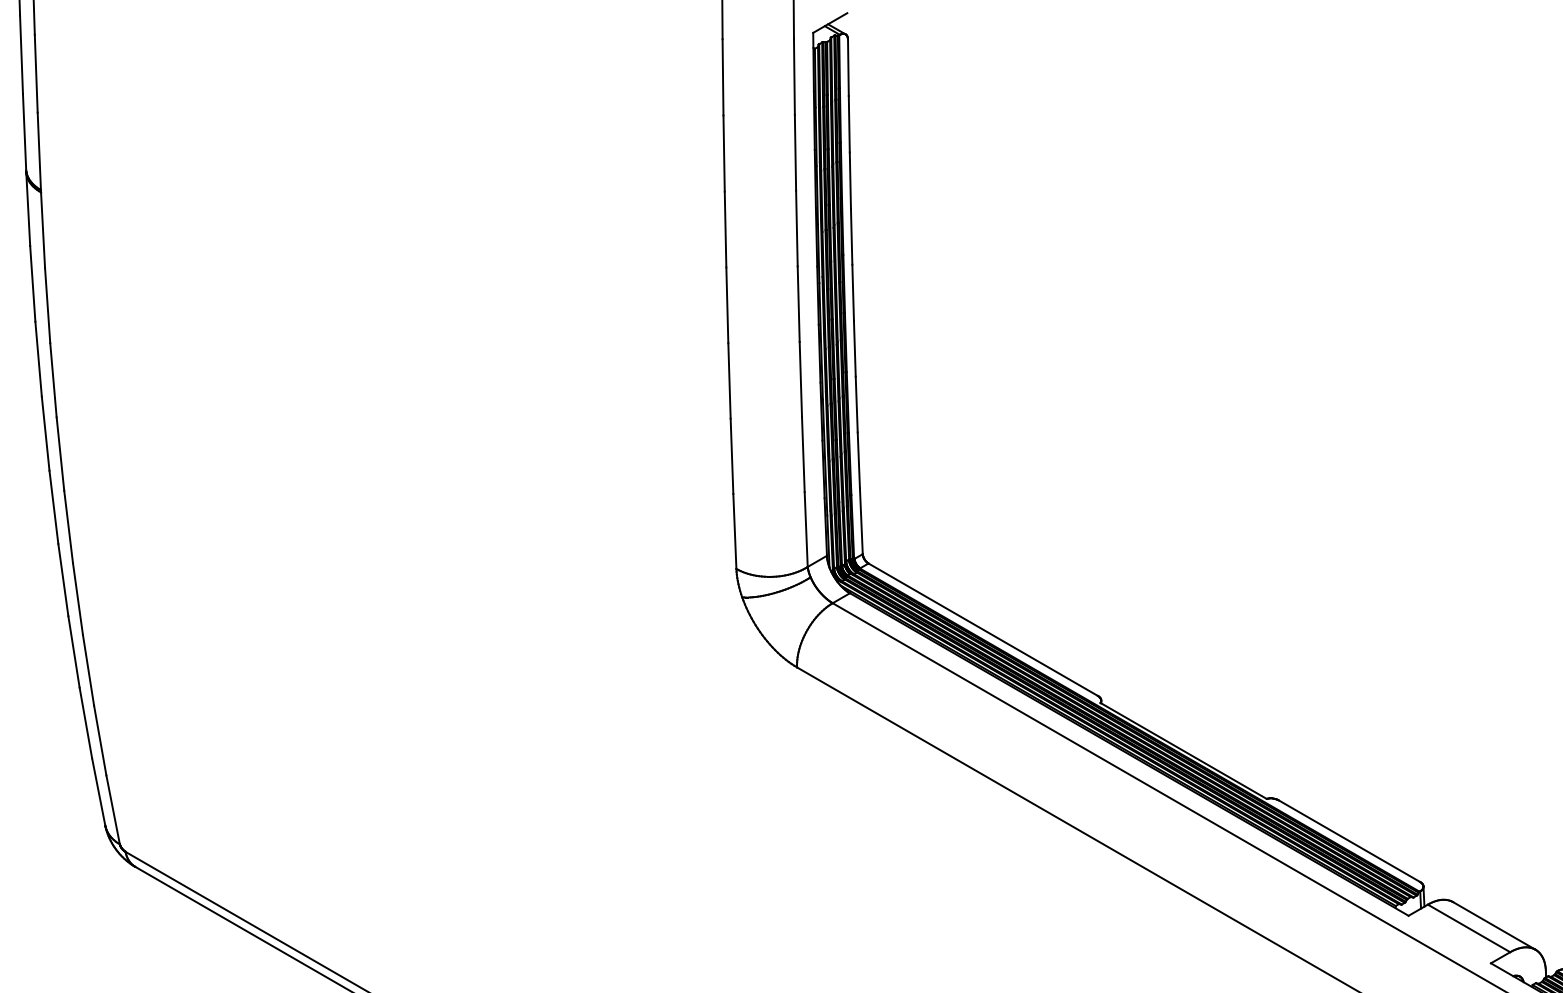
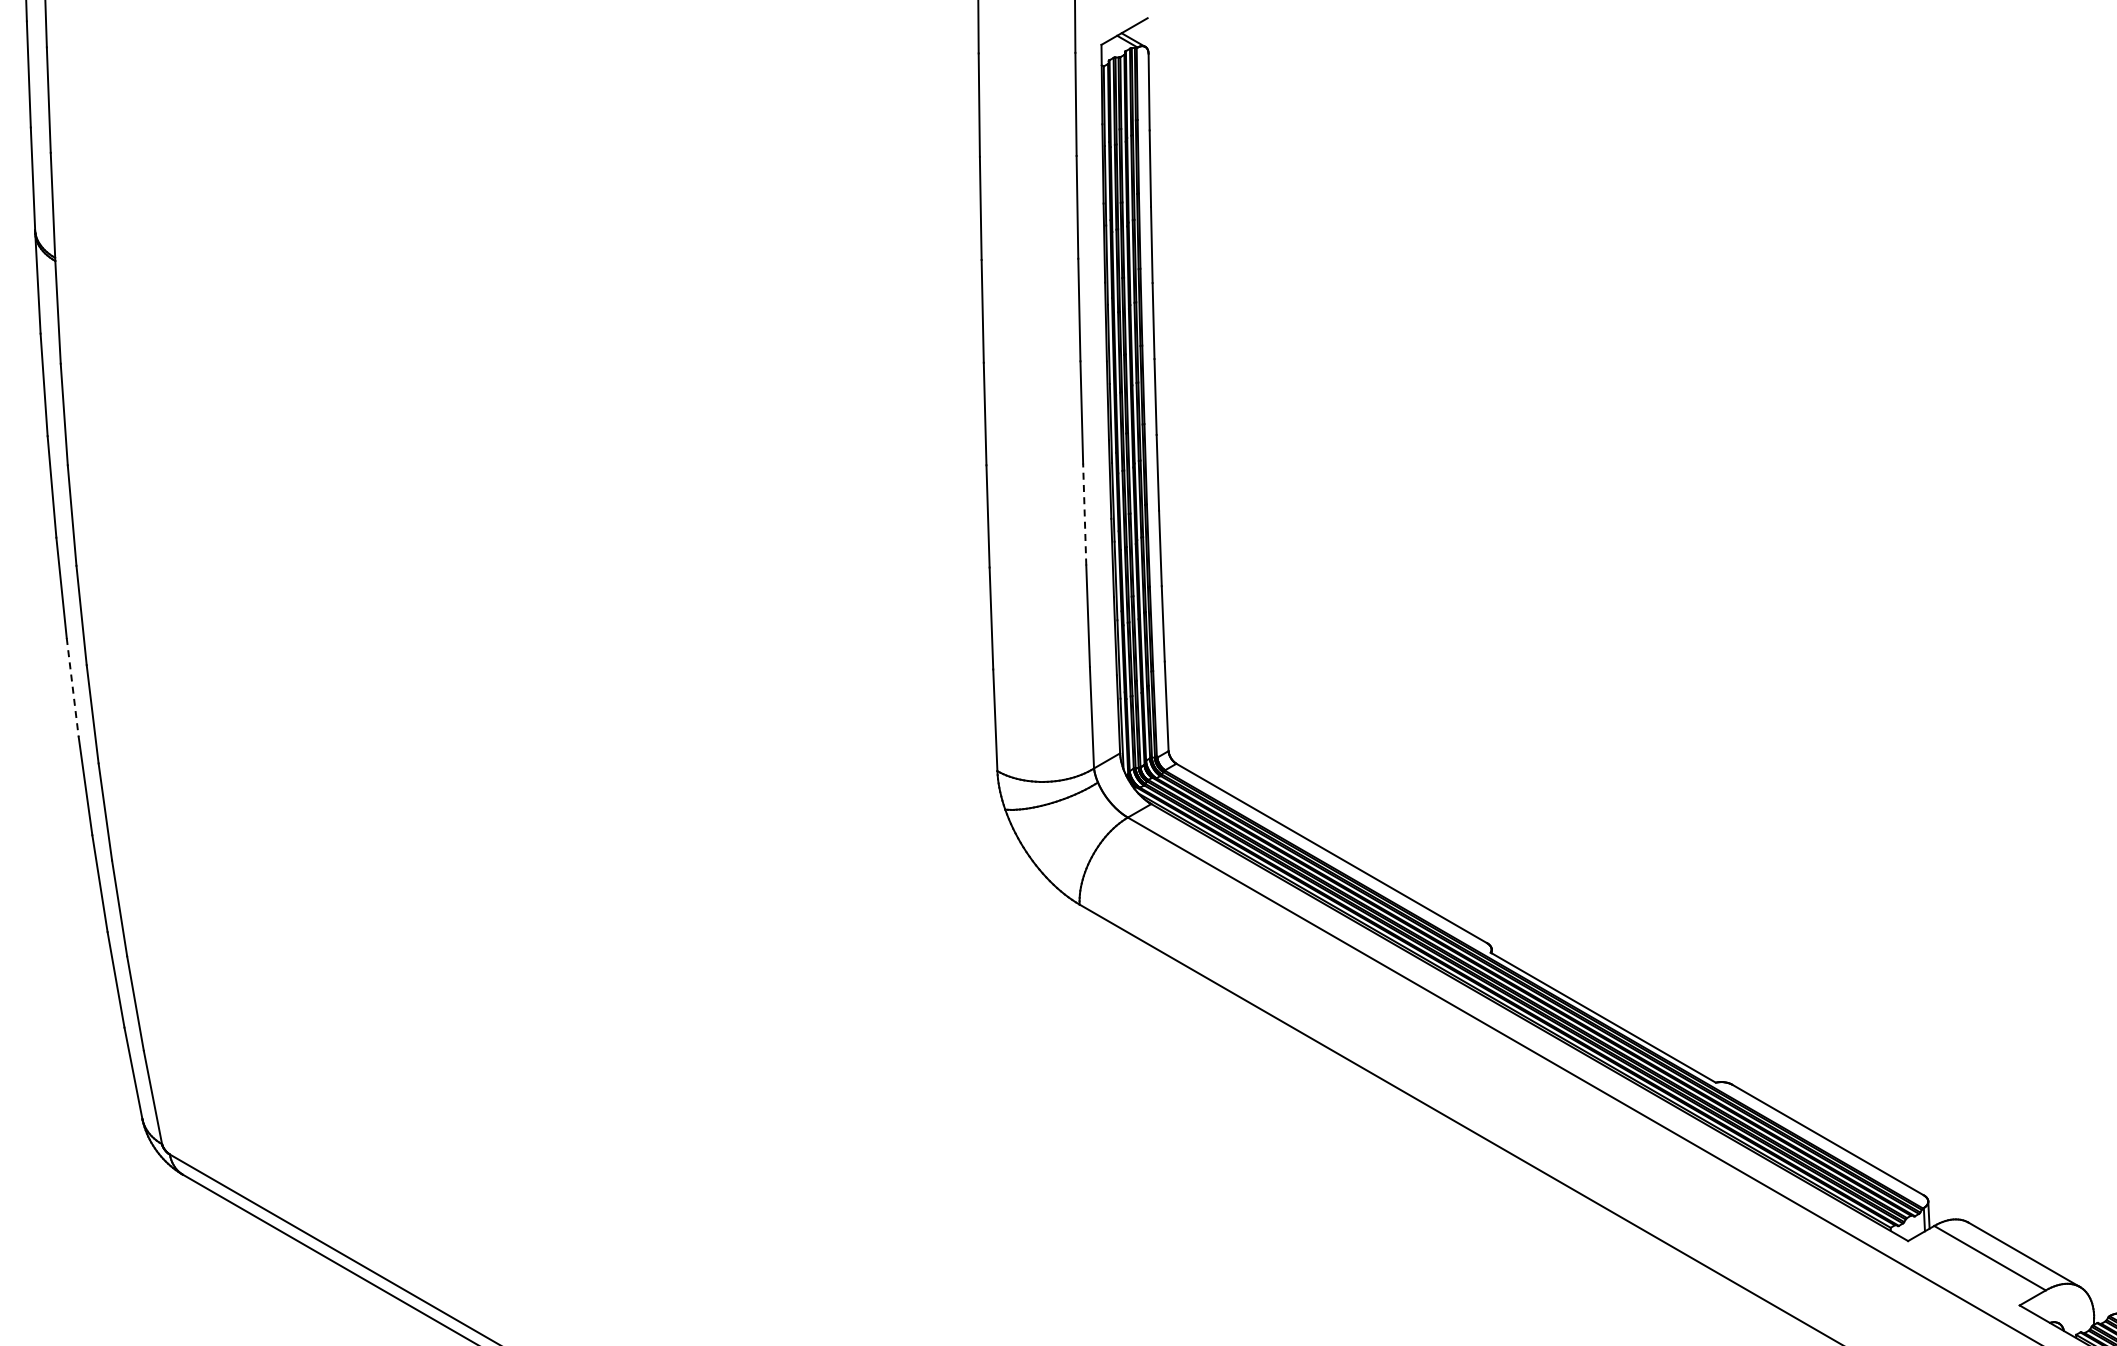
line: (800, 379) -> (1084, 514), solid -> dashed
line: (53, 507) -> (72, 687), solid -> dashed

